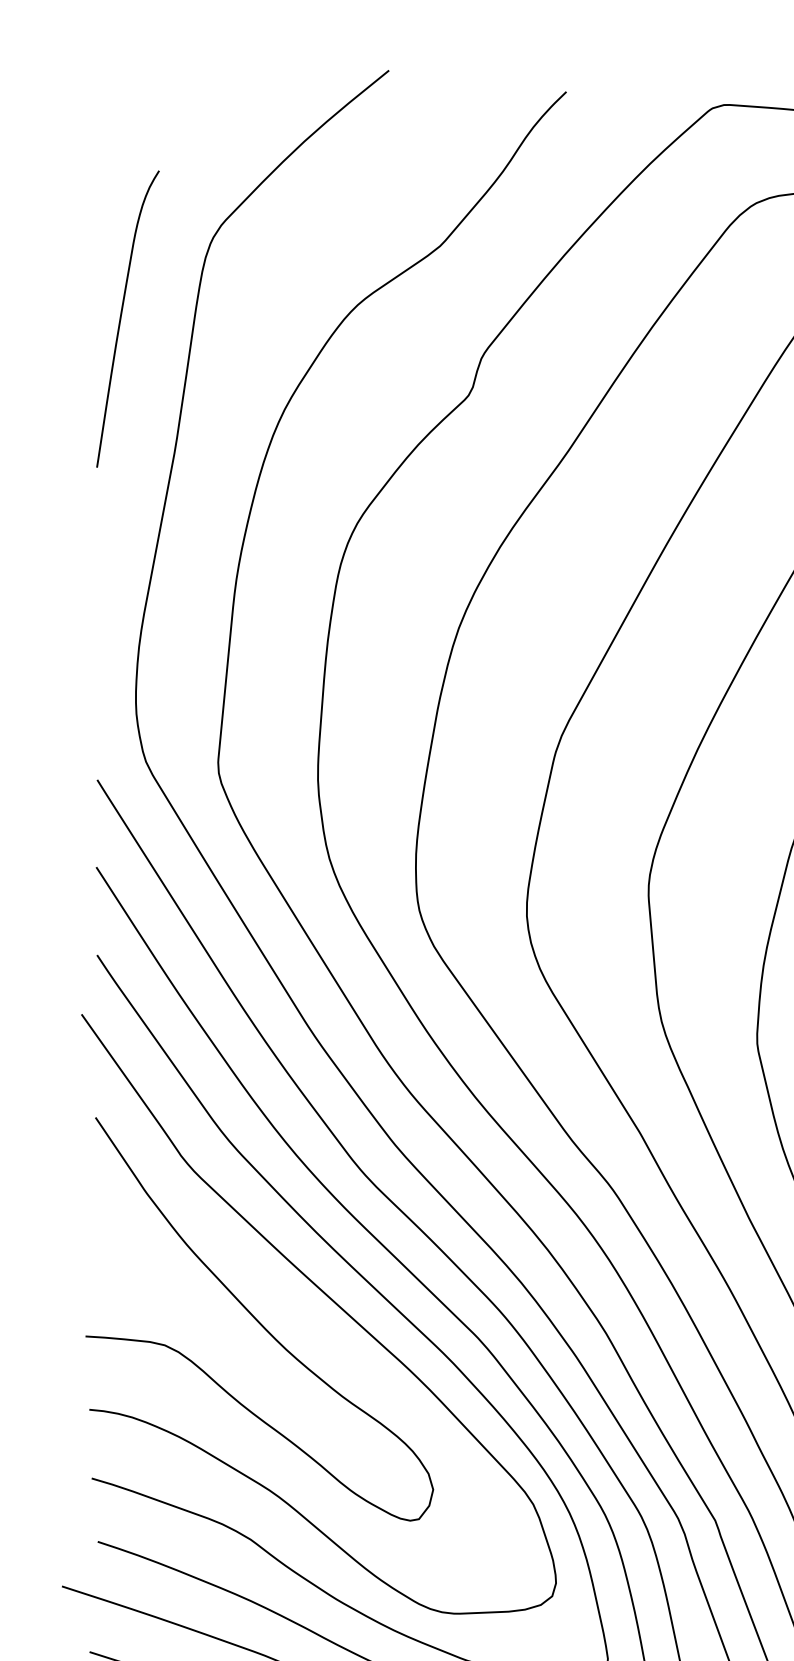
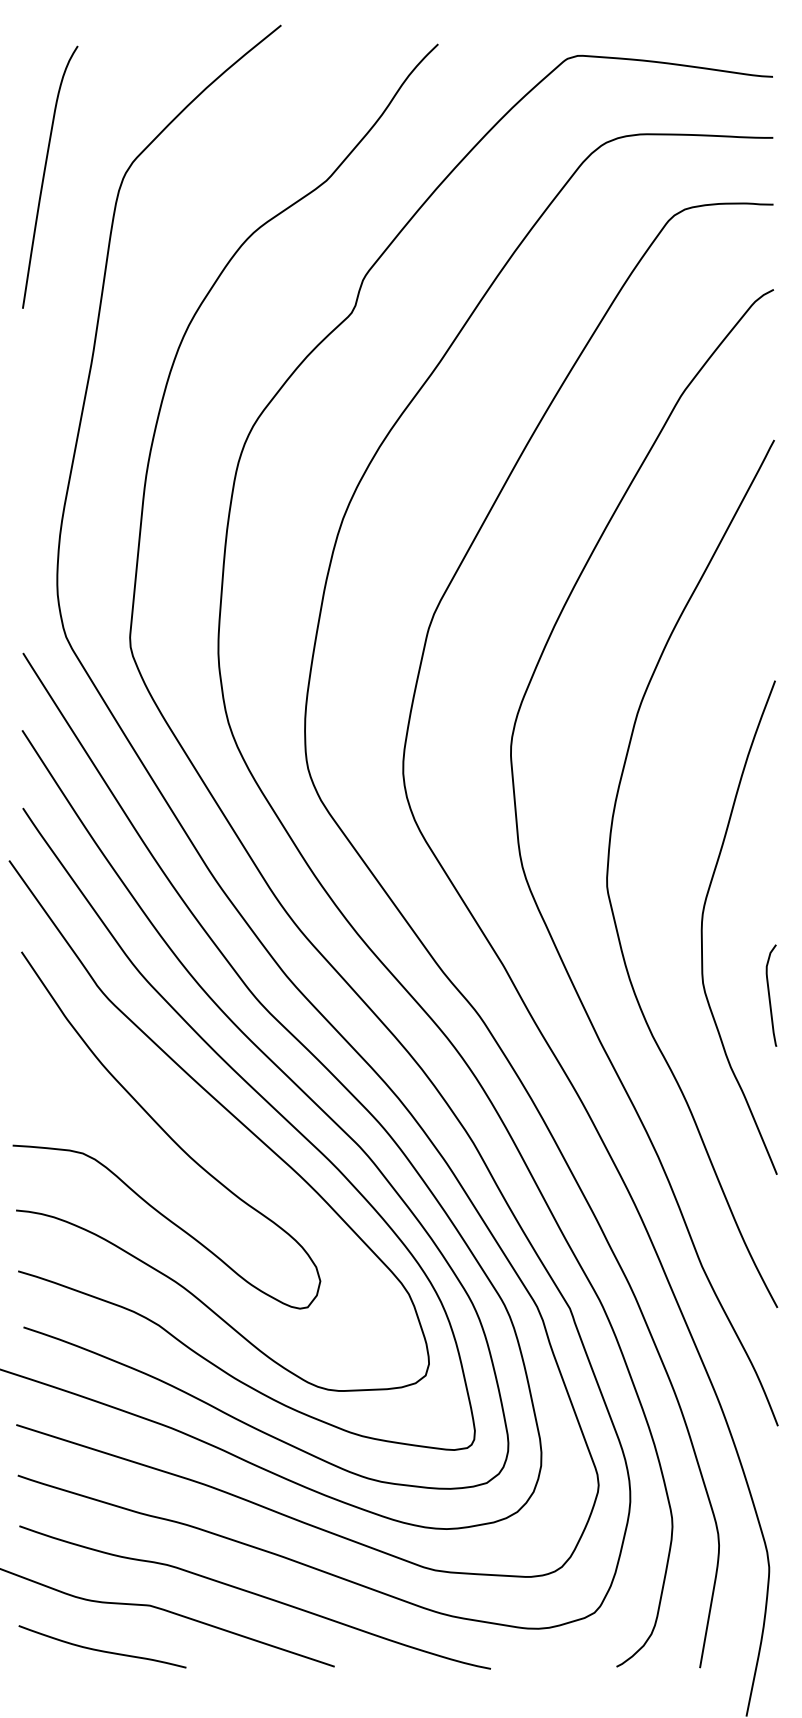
curve: (122, 314) -> (45, 173), moved

